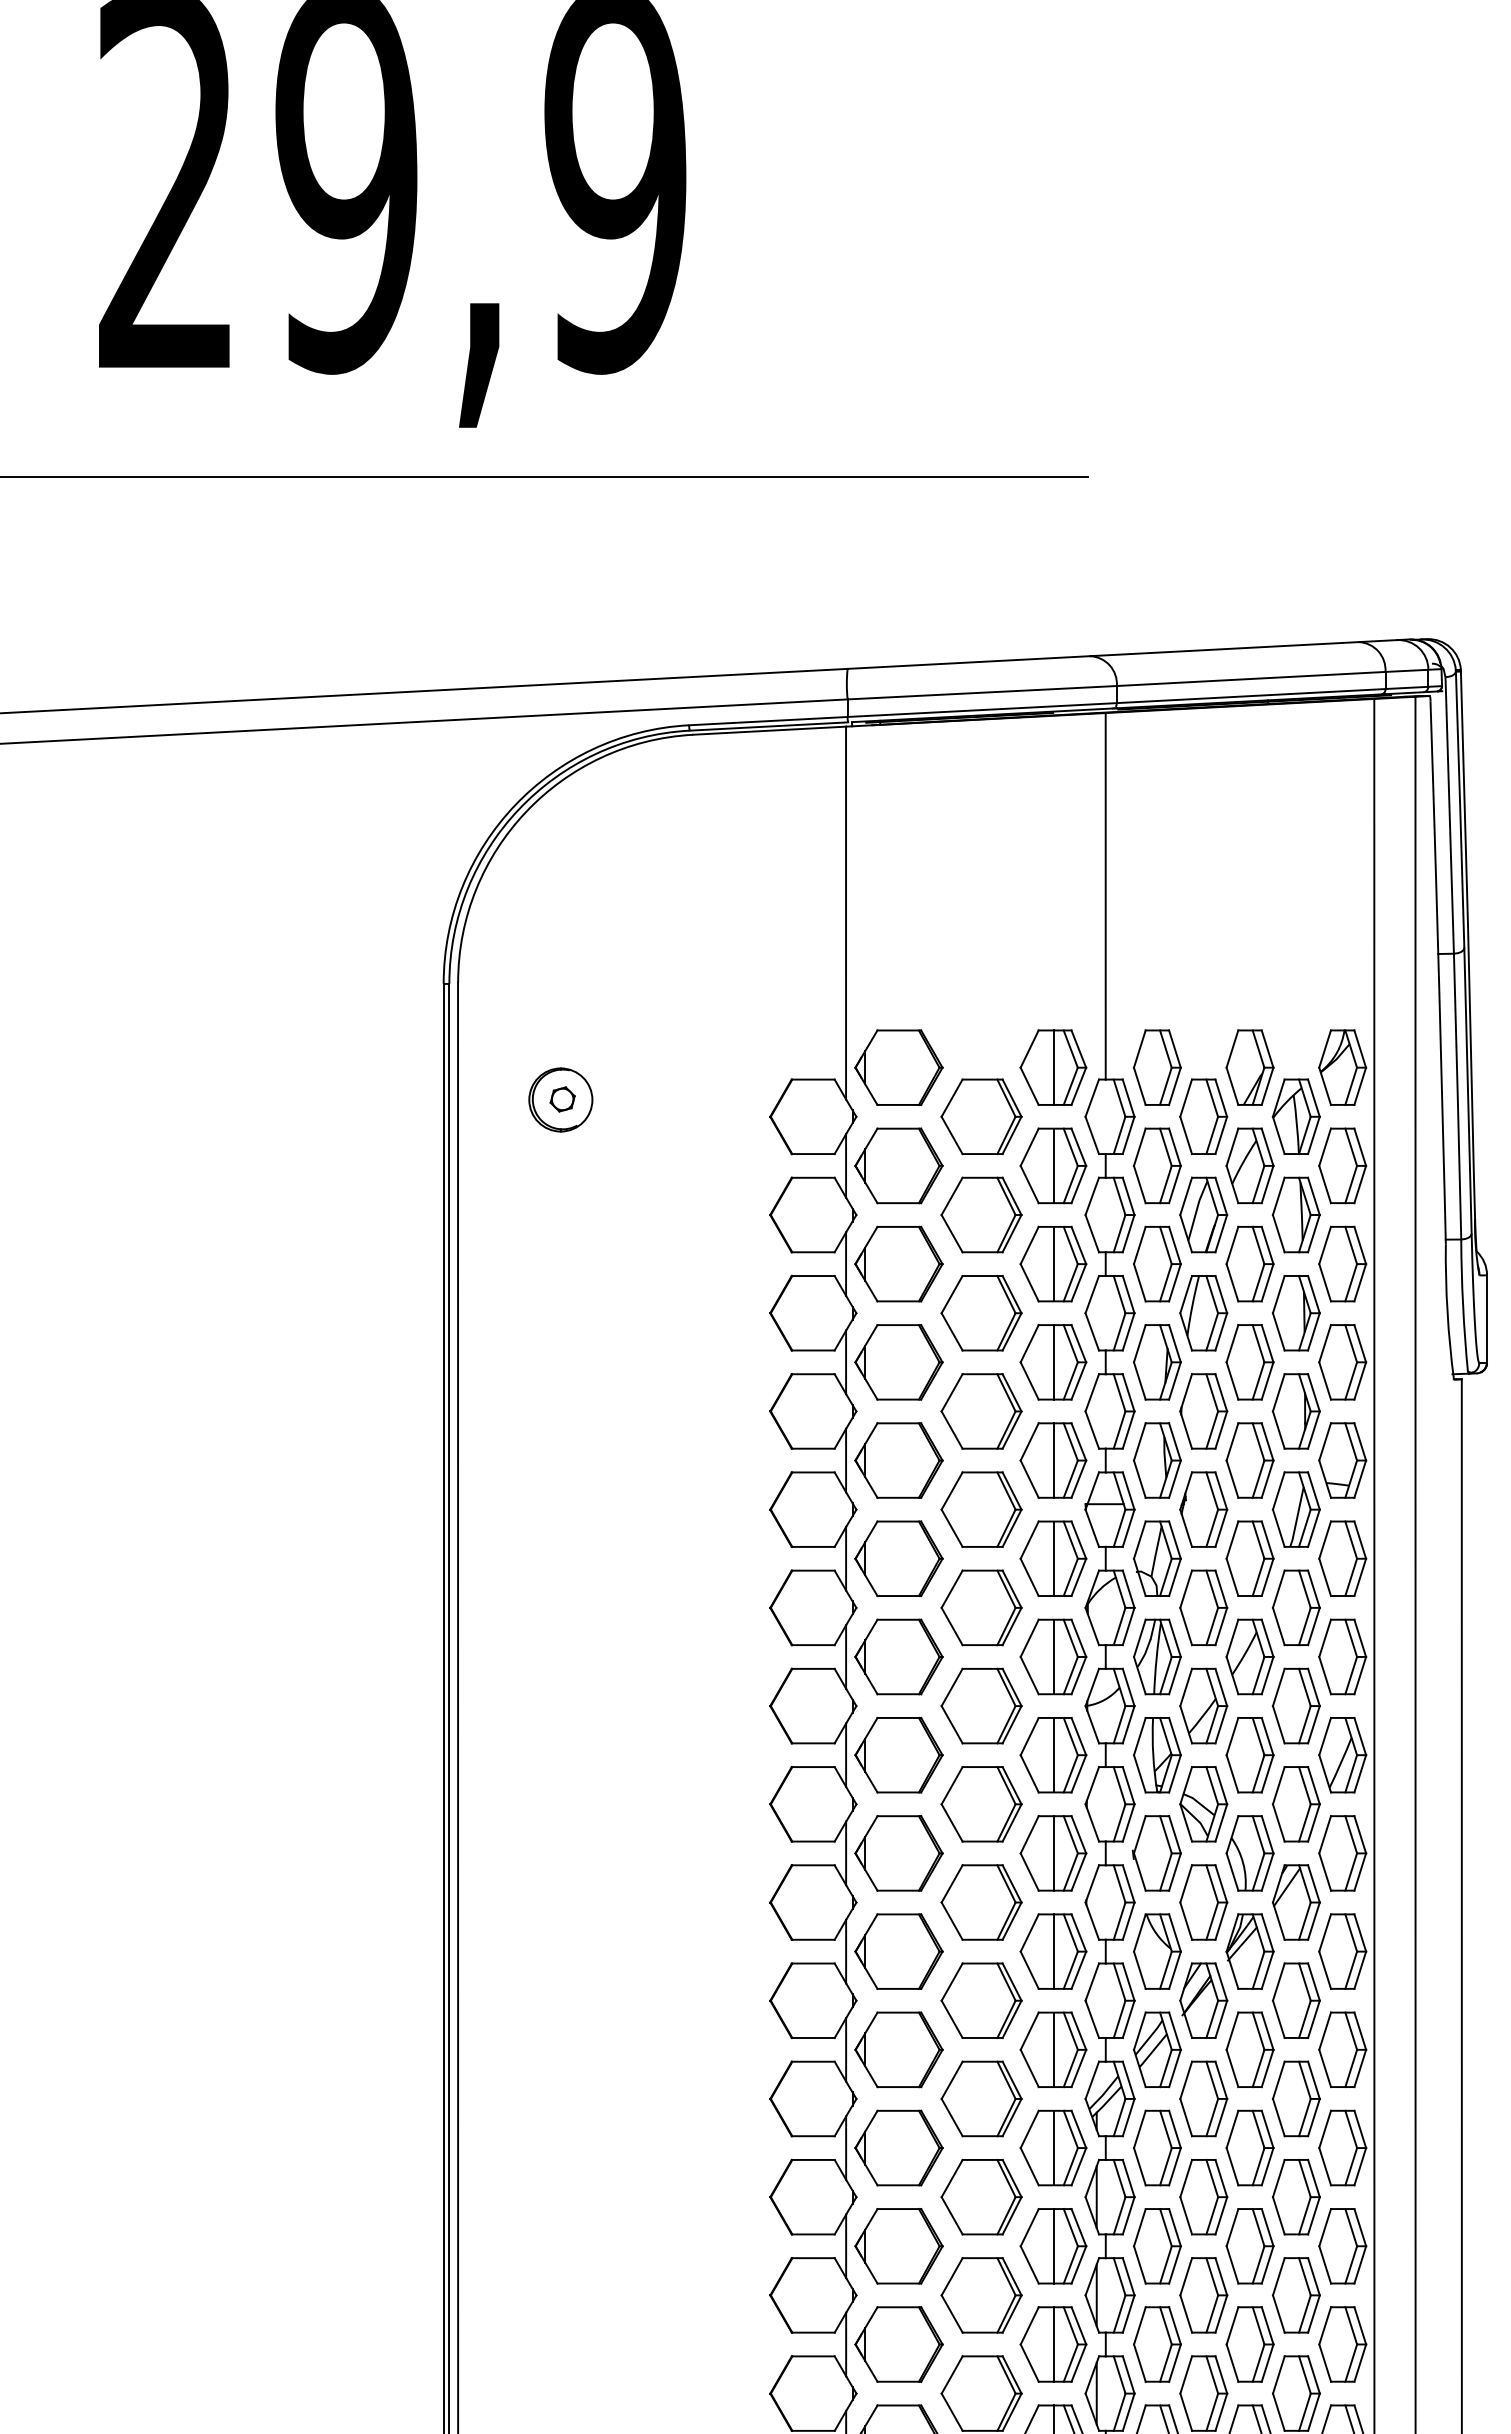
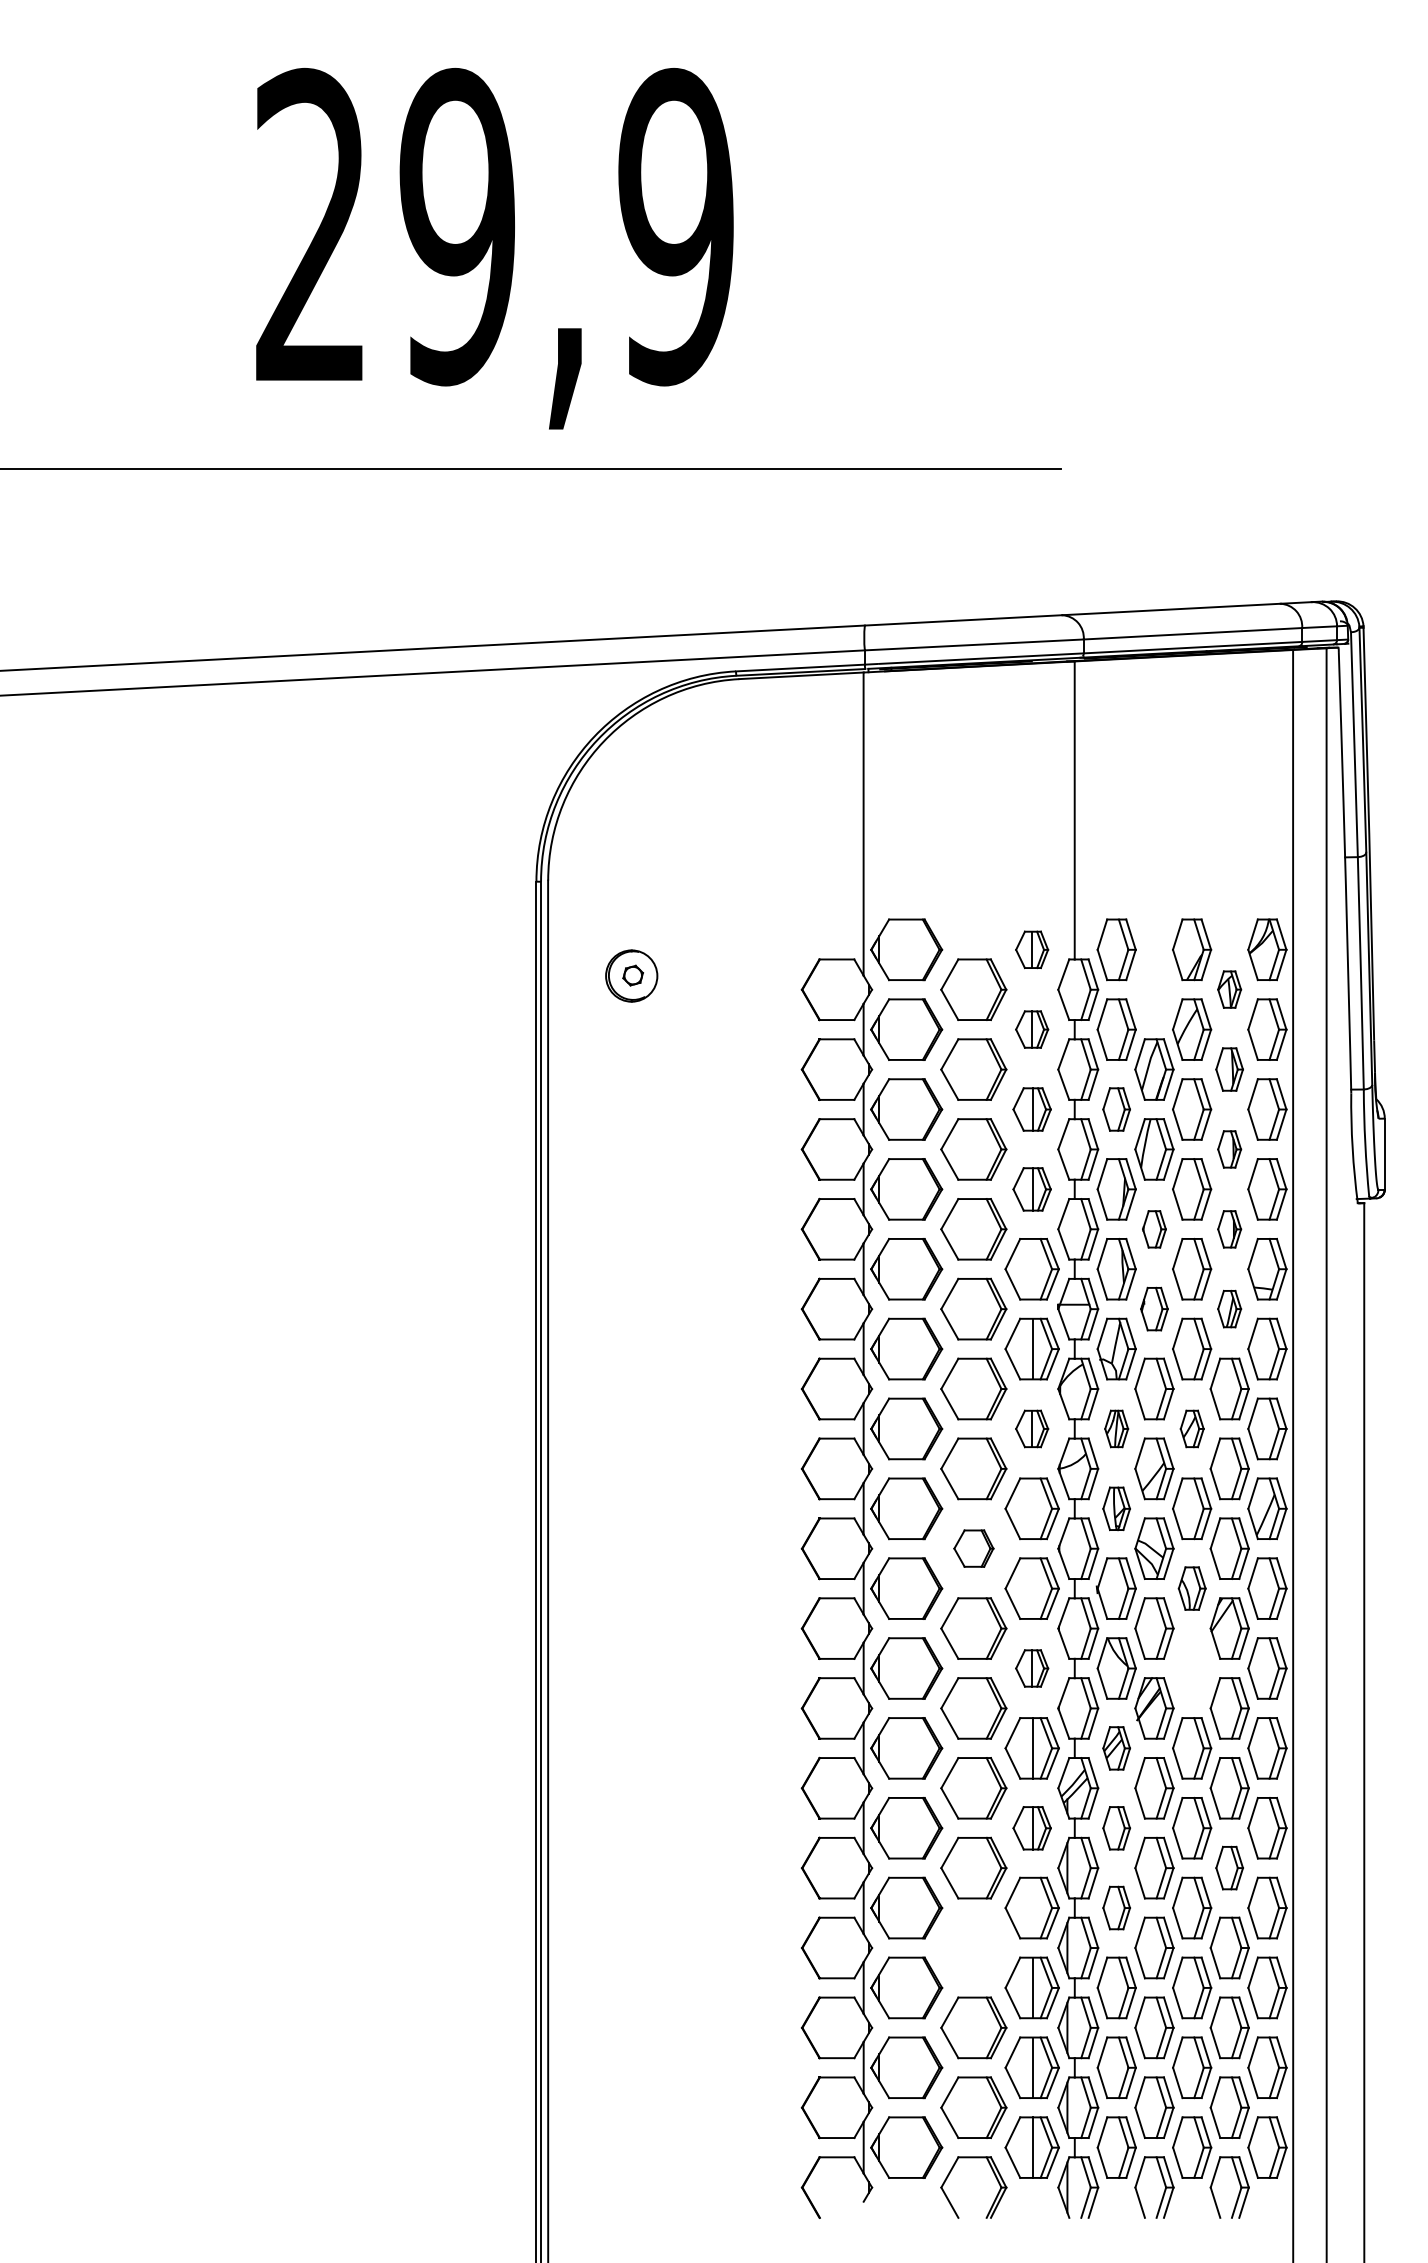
part: (1052, 1067) -> (1031, 949), size x0.6
part: (1203, 1116) -> (1154, 989), removed
part: (1296, 1116) -> (1229, 989), size x0.6
part: (1052, 1165) -> (1031, 1029), size x0.6
part: (1296, 1214) -> (1229, 1069), size x0.7
part: (1052, 1264) -> (1031, 1109), size x0.7
part: (1157, 1264) -> (1116, 1109), size x0.7
part: (1296, 1313) -> (1229, 1149), size x0.6
part: (1052, 1362) -> (1031, 1189), size x0.7
part: (1203, 1411) -> (1154, 1229), size x0.6
part: (1296, 1411) -> (1229, 1229), size x0.6
line: (1053, 1459) -> (1032, 1268), removed
part: (1203, 1508) -> (1154, 1308), size x0.7
part: (1296, 1508) -> (1229, 1308), size x0.6
part: (1052, 1656) -> (1031, 1428), size x0.6
part: (1157, 1656) -> (1116, 1428), size x0.6
part: (1250, 1656) -> (1192, 1428), size x0.6
line: (1053, 1754) -> (1032, 1508), removed
part: (1157, 1754) -> (1116, 1508), size x0.7
part: (981, 1804) -> (973, 1548), size x0.6
line: (1053, 1853) -> (1032, 1588), removed
part: (1250, 1853) -> (1192, 1588), size x0.7
part: (1052, 1951) -> (1031, 1668), size x0.6
part: (1250, 1951) -> (1192, 1668), removed
part: (1157, 2049) -> (1116, 1748), size x0.7
part: (1052, 2148) -> (1031, 1828), size x0.7
part: (1157, 2148) -> (1116, 1828), size x0.7
part: (1296, 2196) -> (1229, 1867), size x0.7
line: (1053, 2245) -> (1032, 1907), removed
part: (1157, 2245) -> (1116, 1907), size x0.7
part: (981, 2294) -> (973, 1947), removed

